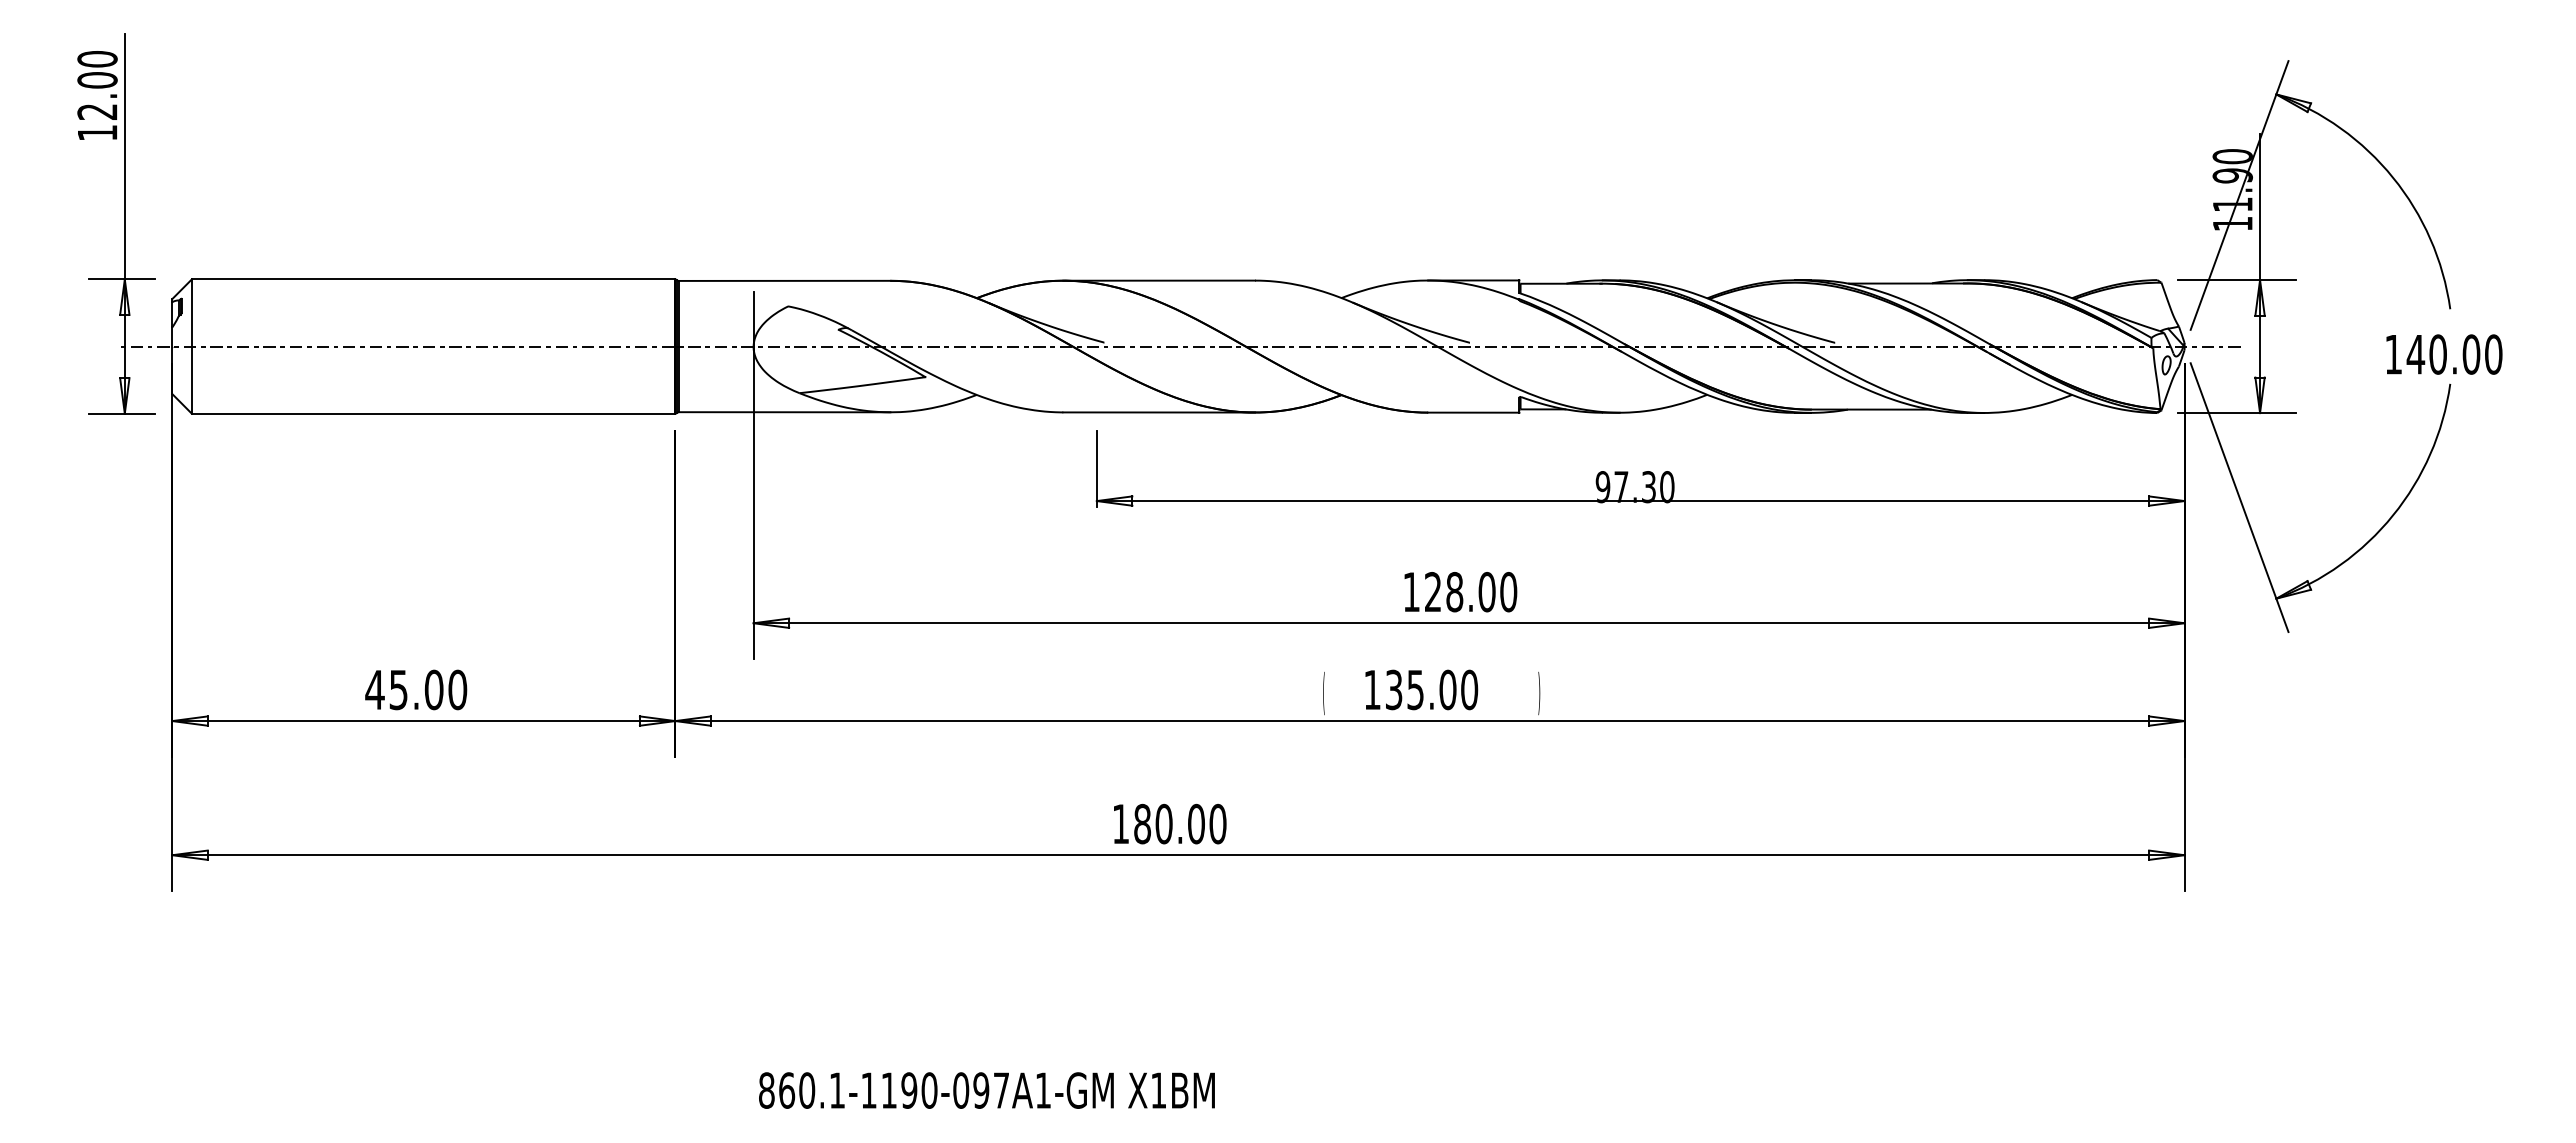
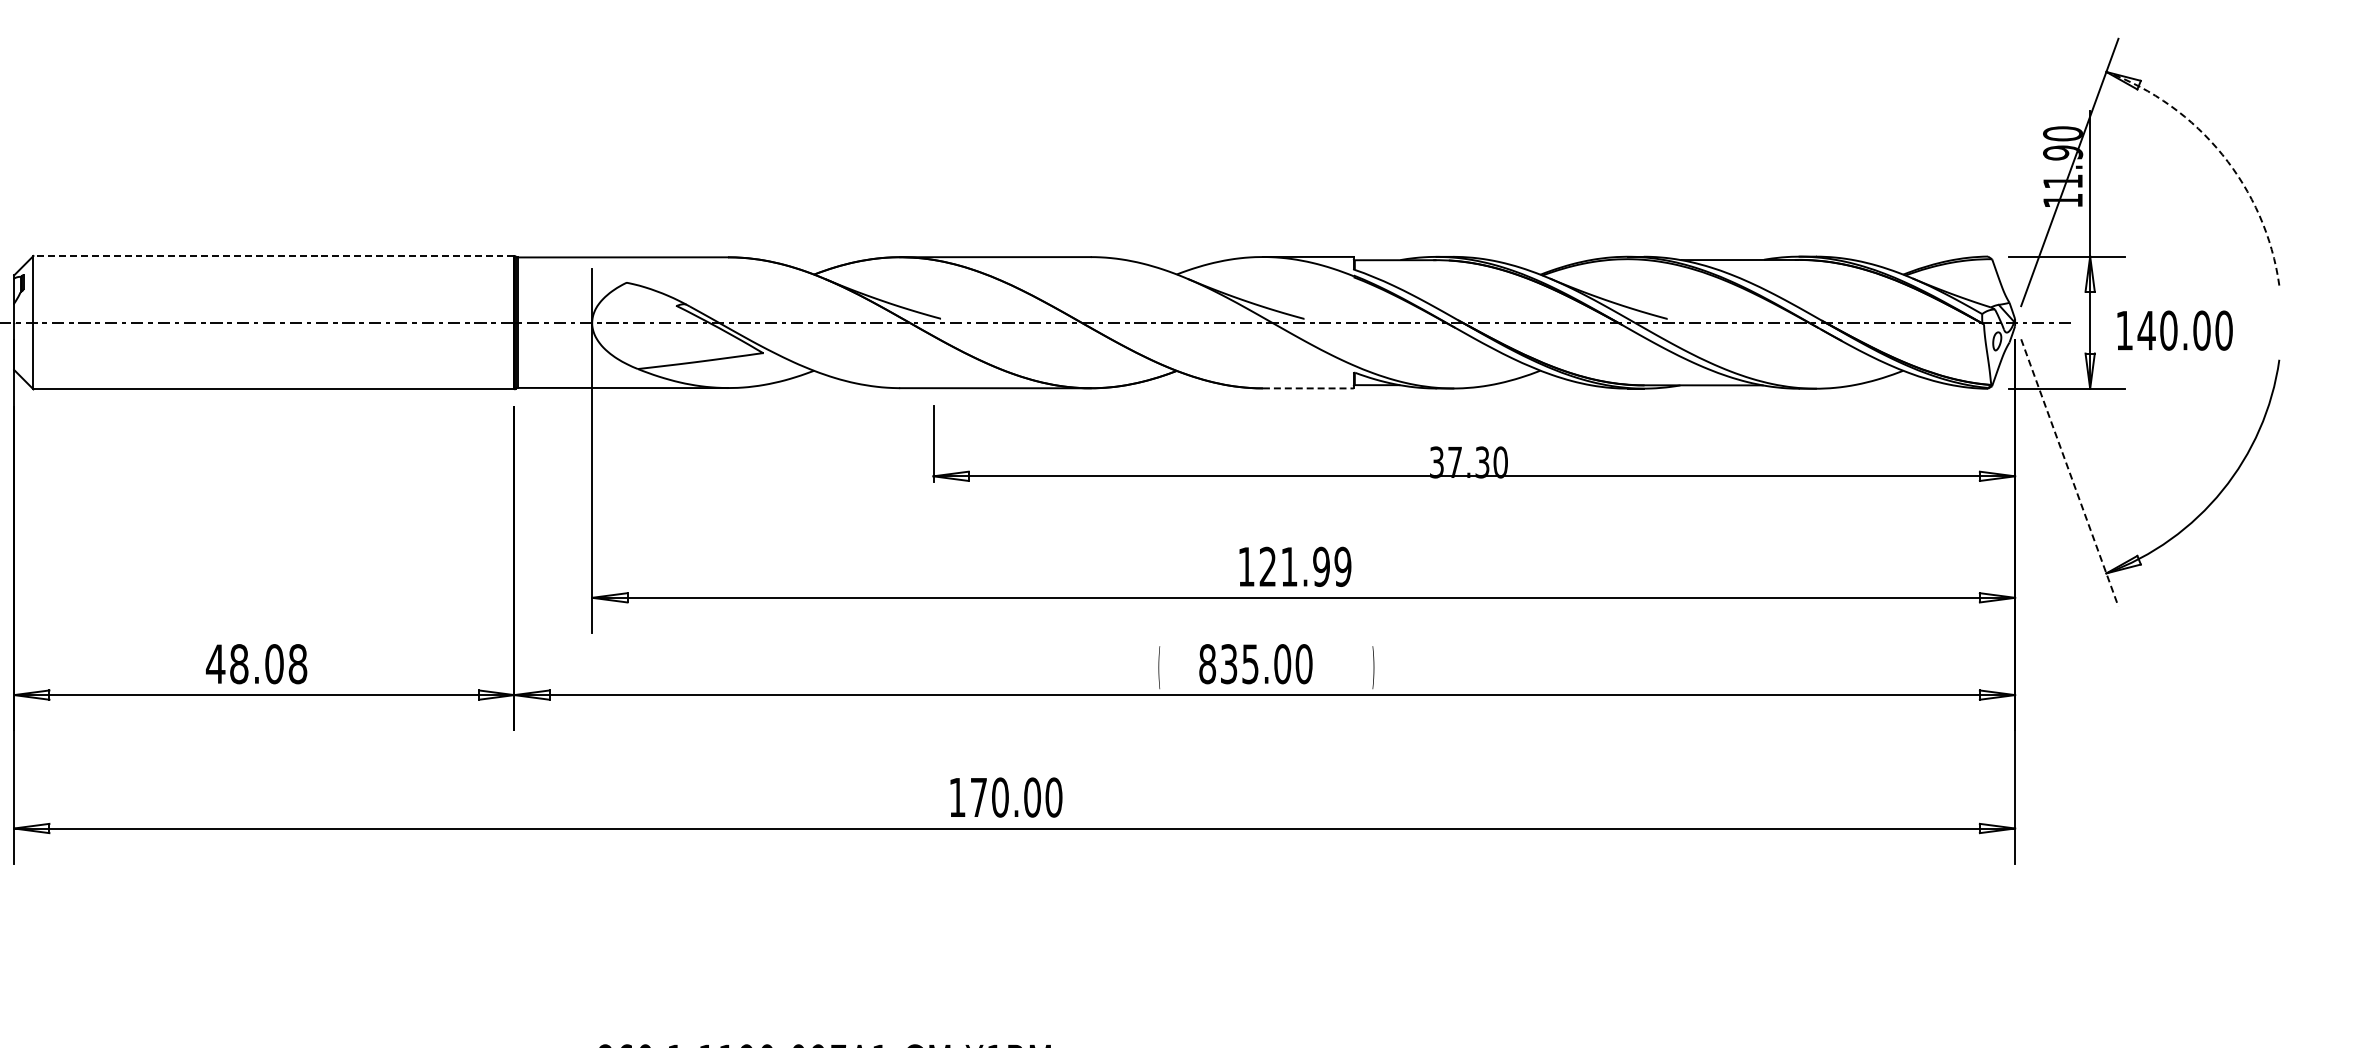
arc: (2393, 177) -> (2222, 154), solid -> dashed
line: (433, 279) -> (273, 255), solid -> dashed
text: (2444, 354) -> (2175, 330), moved
line: (1473, 412) -> (1308, 388), solid -> dashed
text: (1602, 487) -> (1436, 462), 97.30 -> 37.30
line: (2239, 498) -> (2069, 473), solid -> dashed
text: (1481, 592) -> (1315, 567), 128.00 -> 121.99
text: (428, 689) -> (268, 663), 45.00 -> 48.08
text: (1372, 689) -> (1207, 663), 135.00 -> 835.00
text: (1142, 823) -> (978, 796), 180.00 -> 170.00

